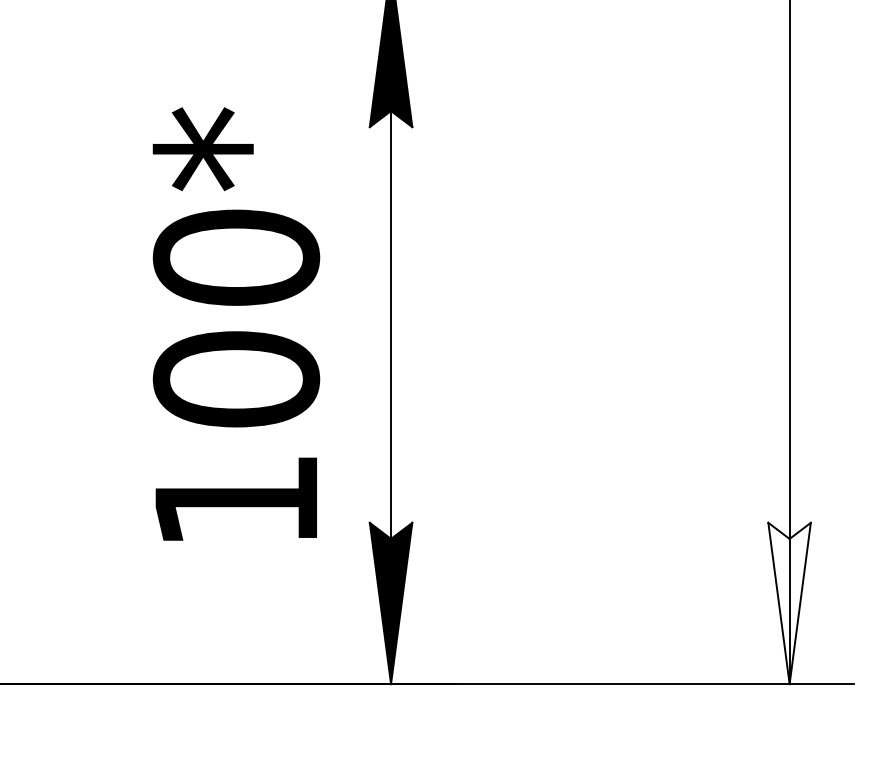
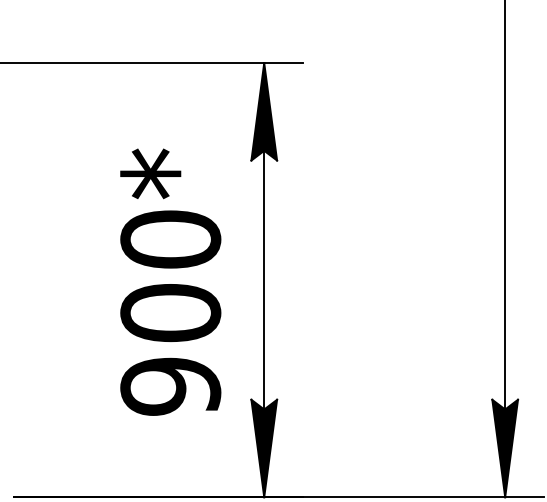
text: (235, 500) -> (170, 386), 100* -> 900*
fill: (790, 603) -> (505, 448), added

